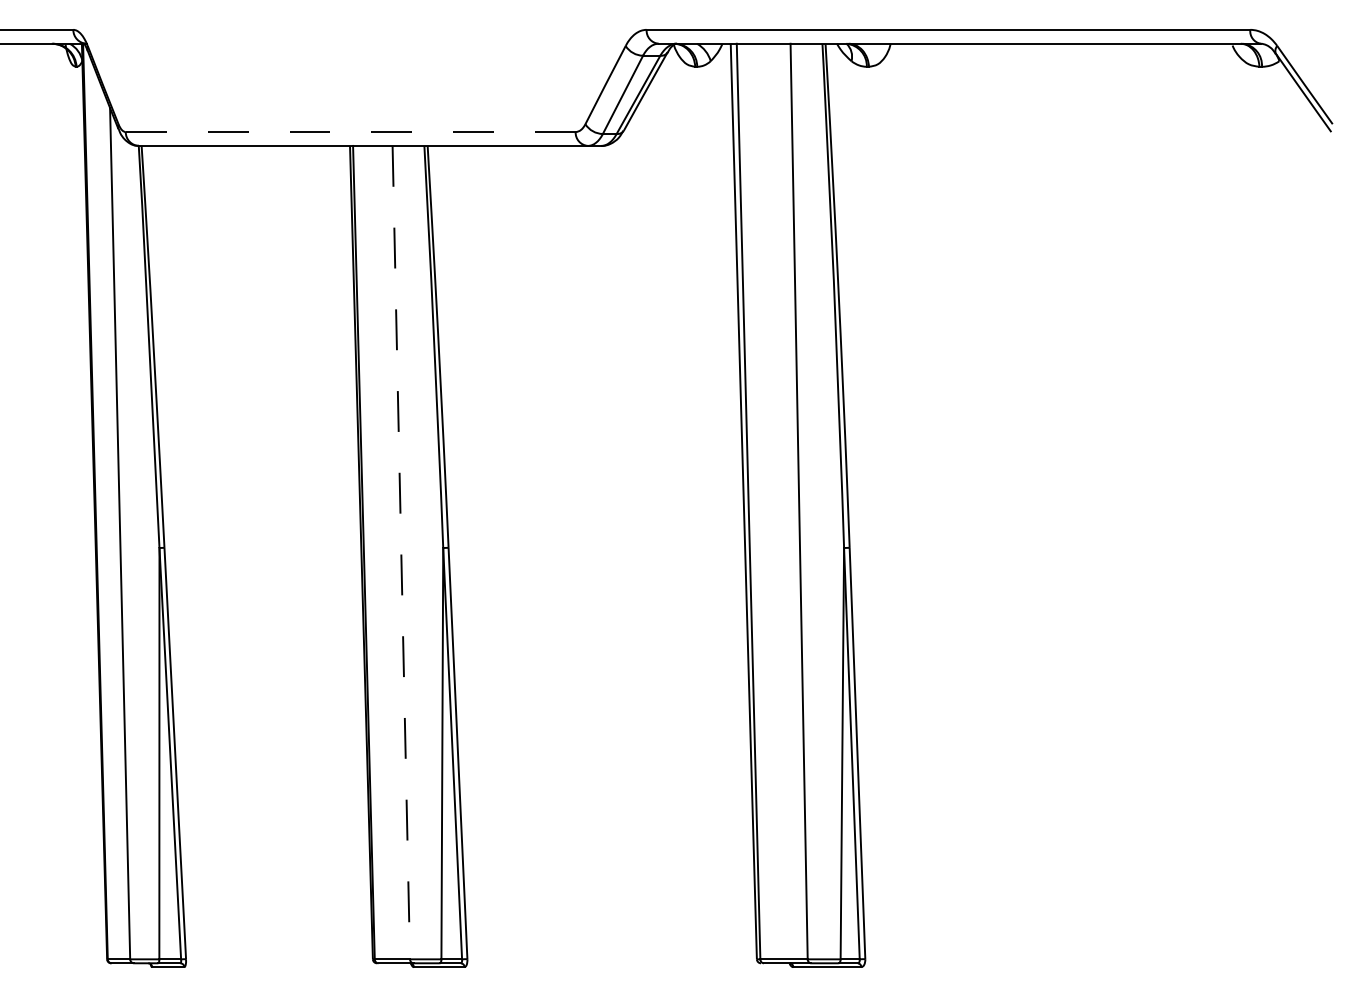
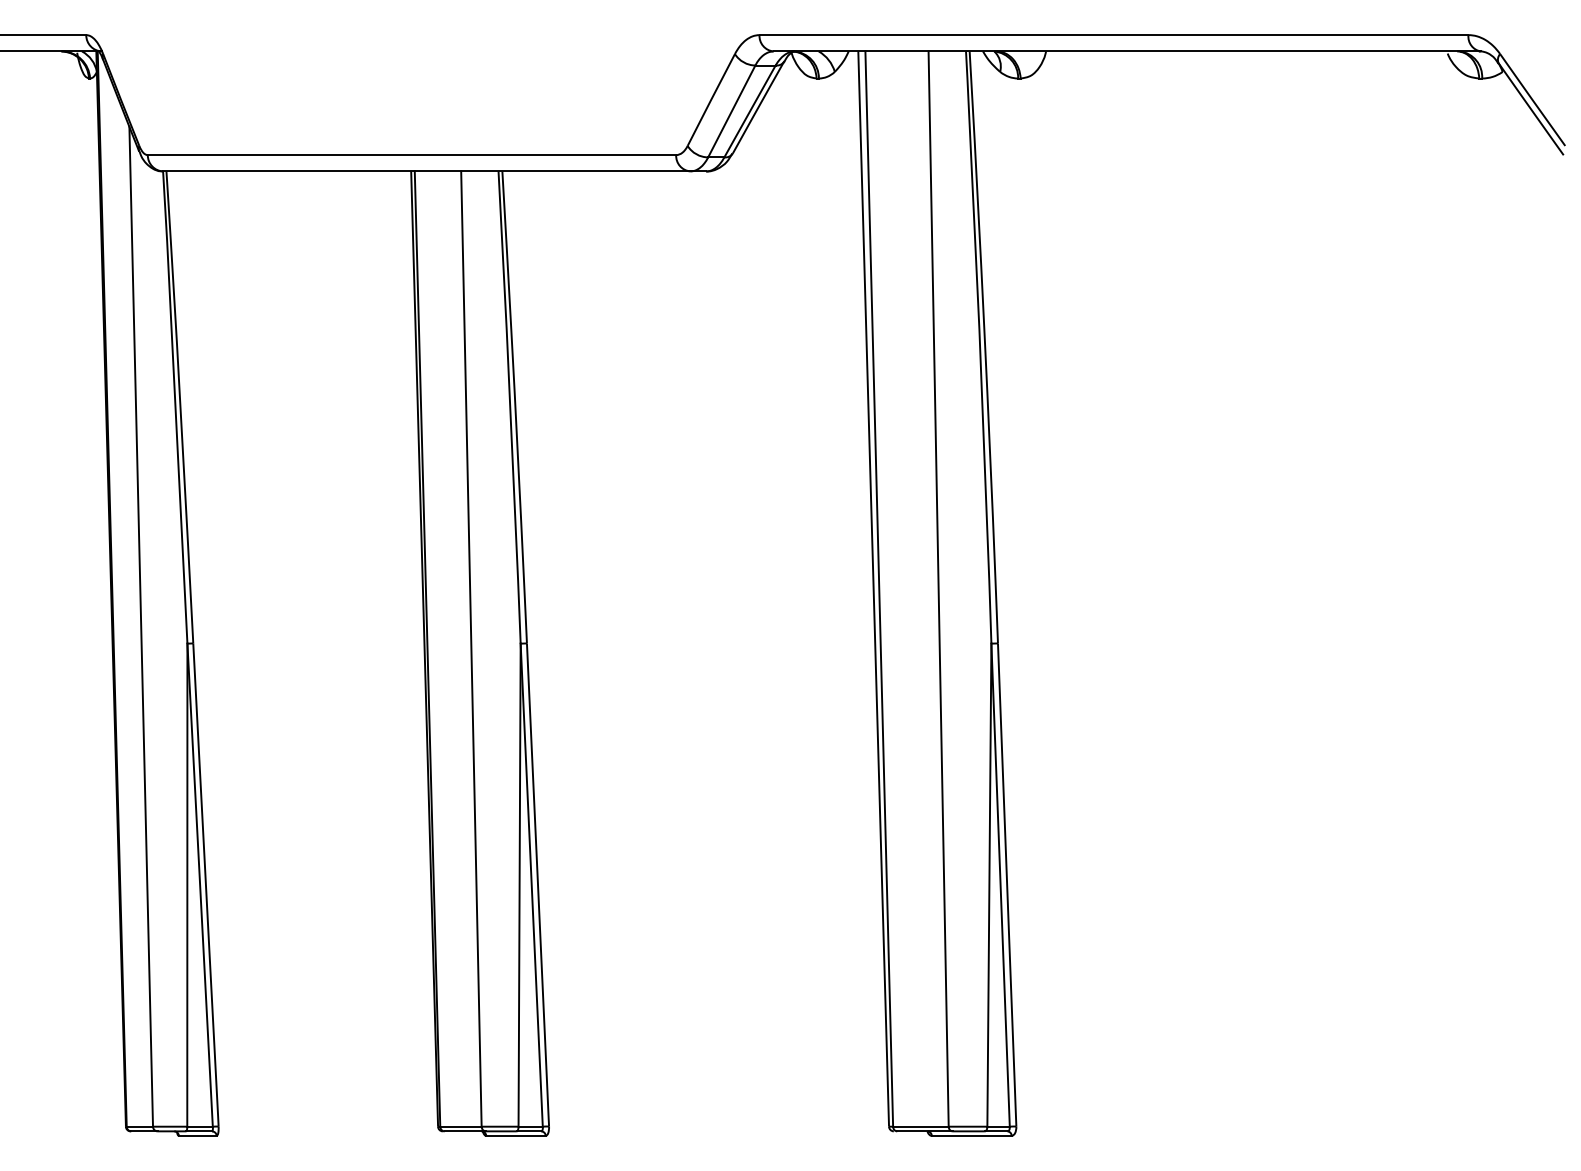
line: (350, 132) -> (411, 155), dashed -> solid
line: (401, 552) -> (471, 648), dashed -> solid

